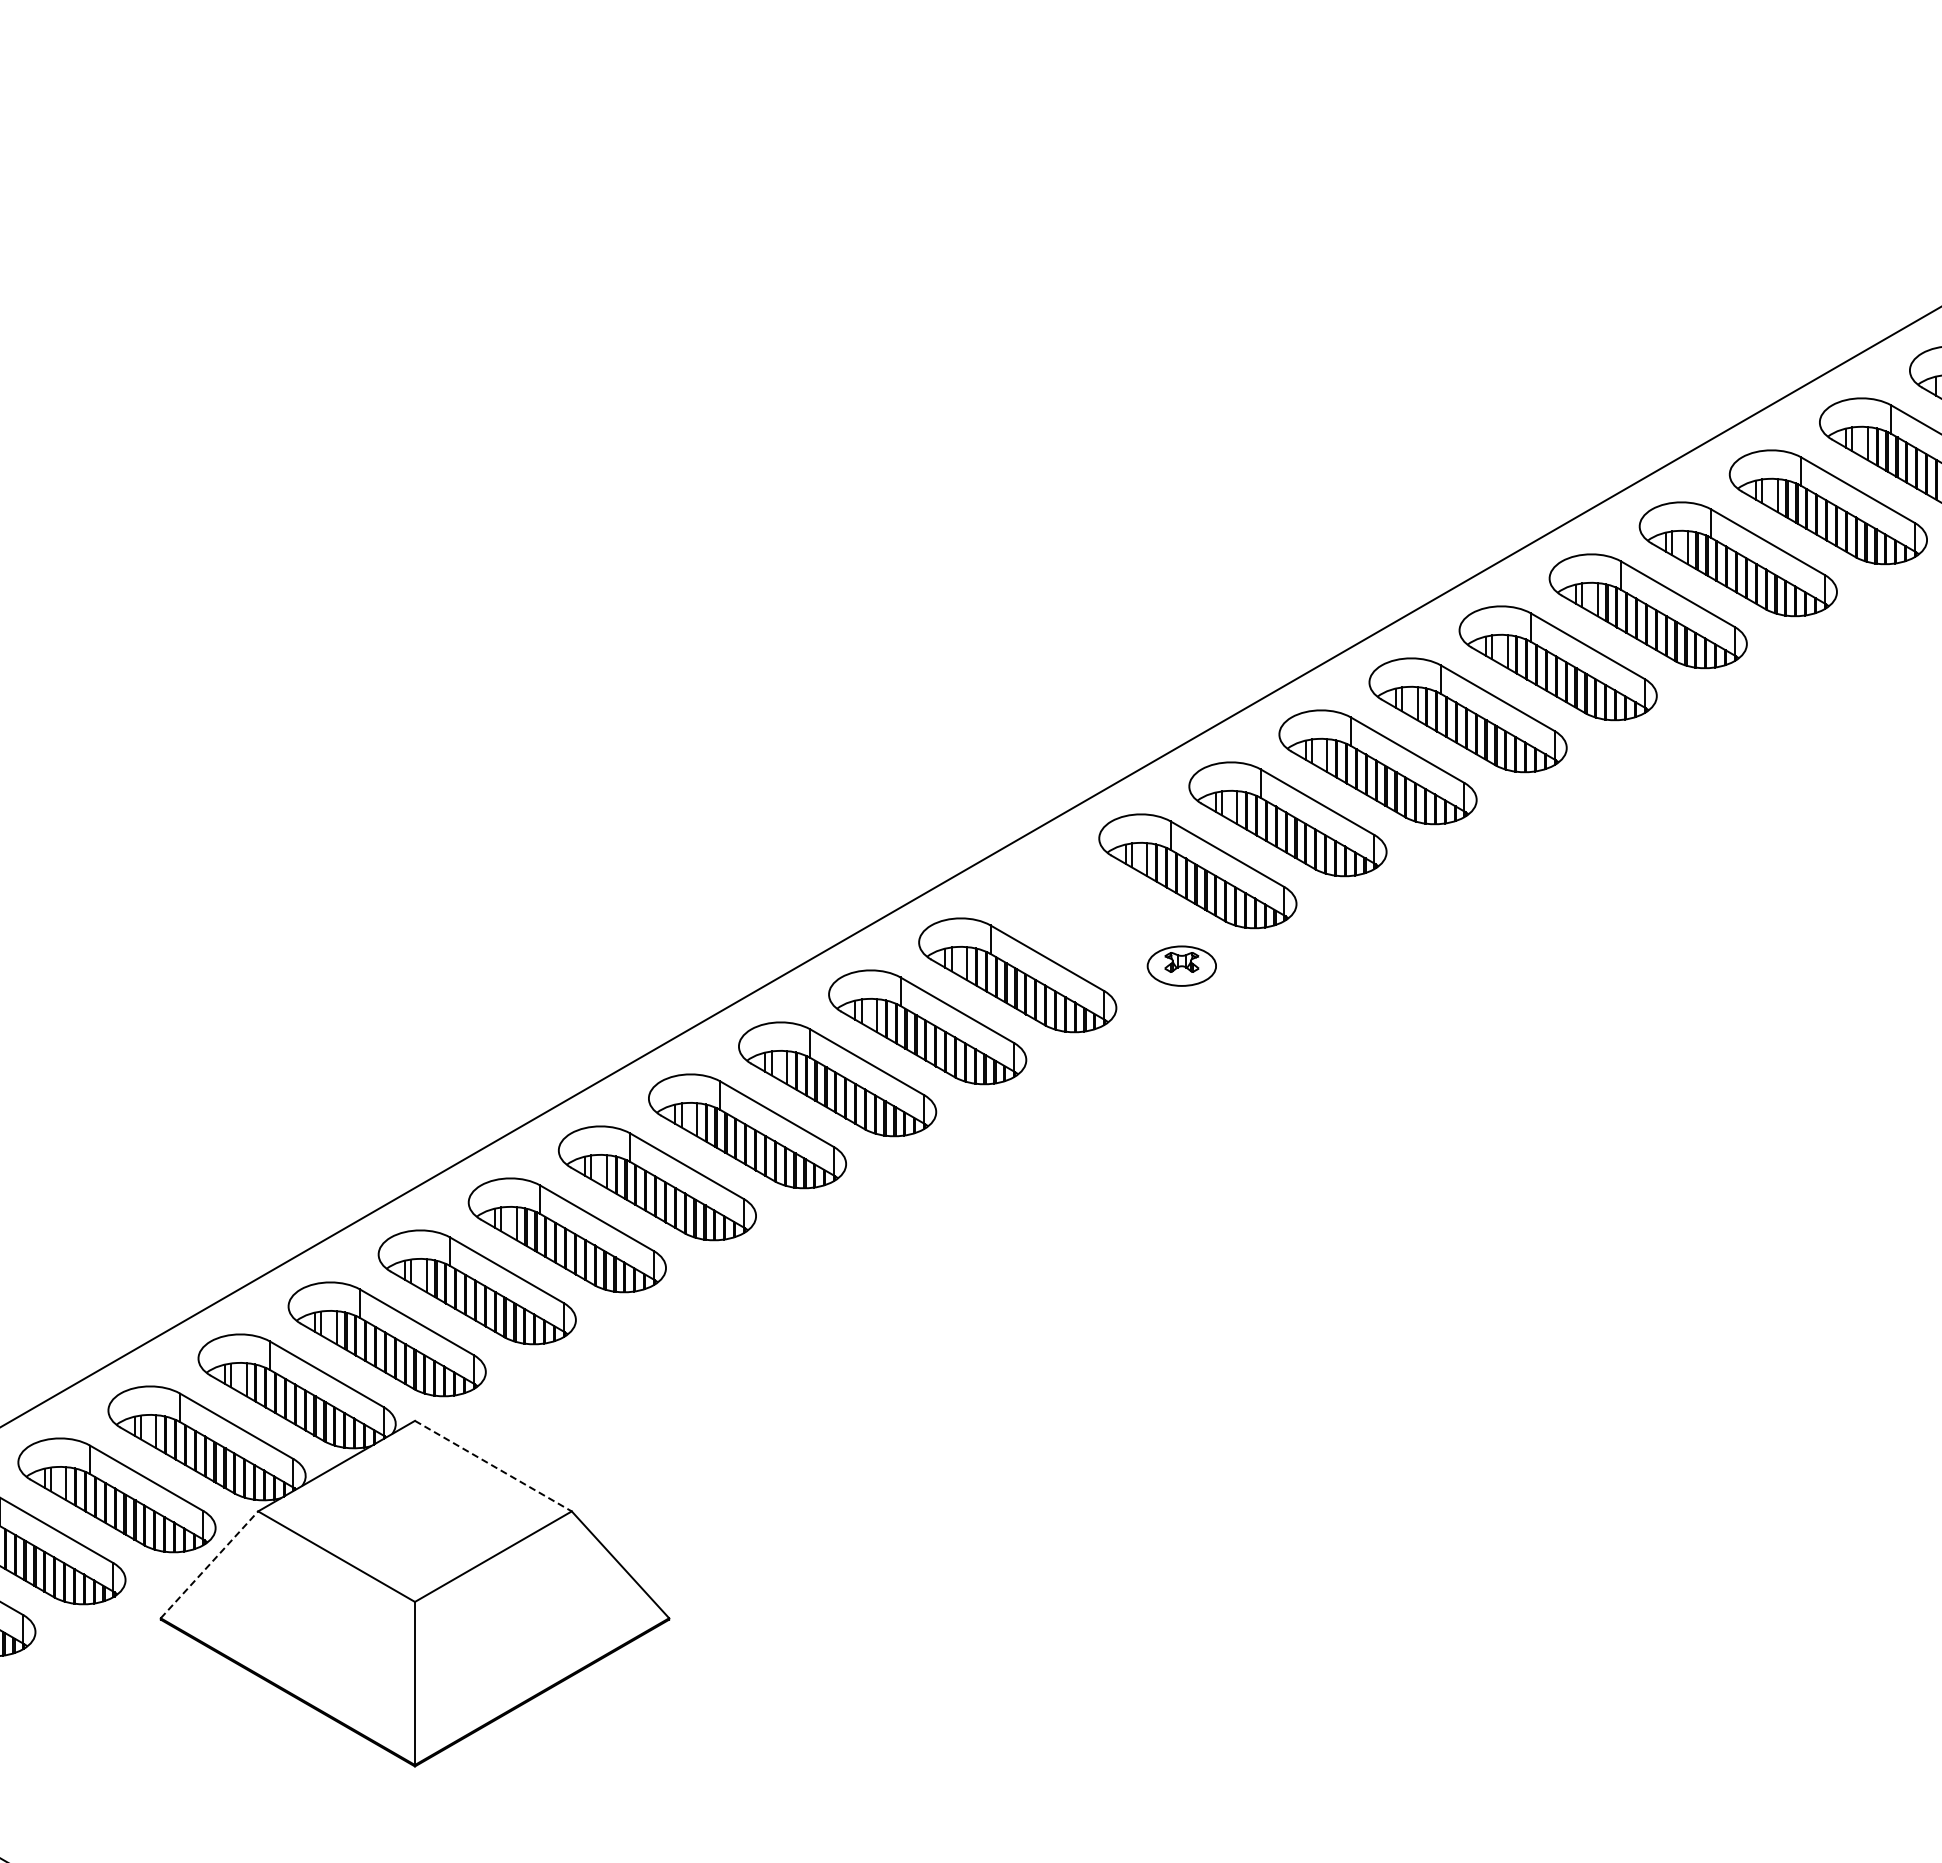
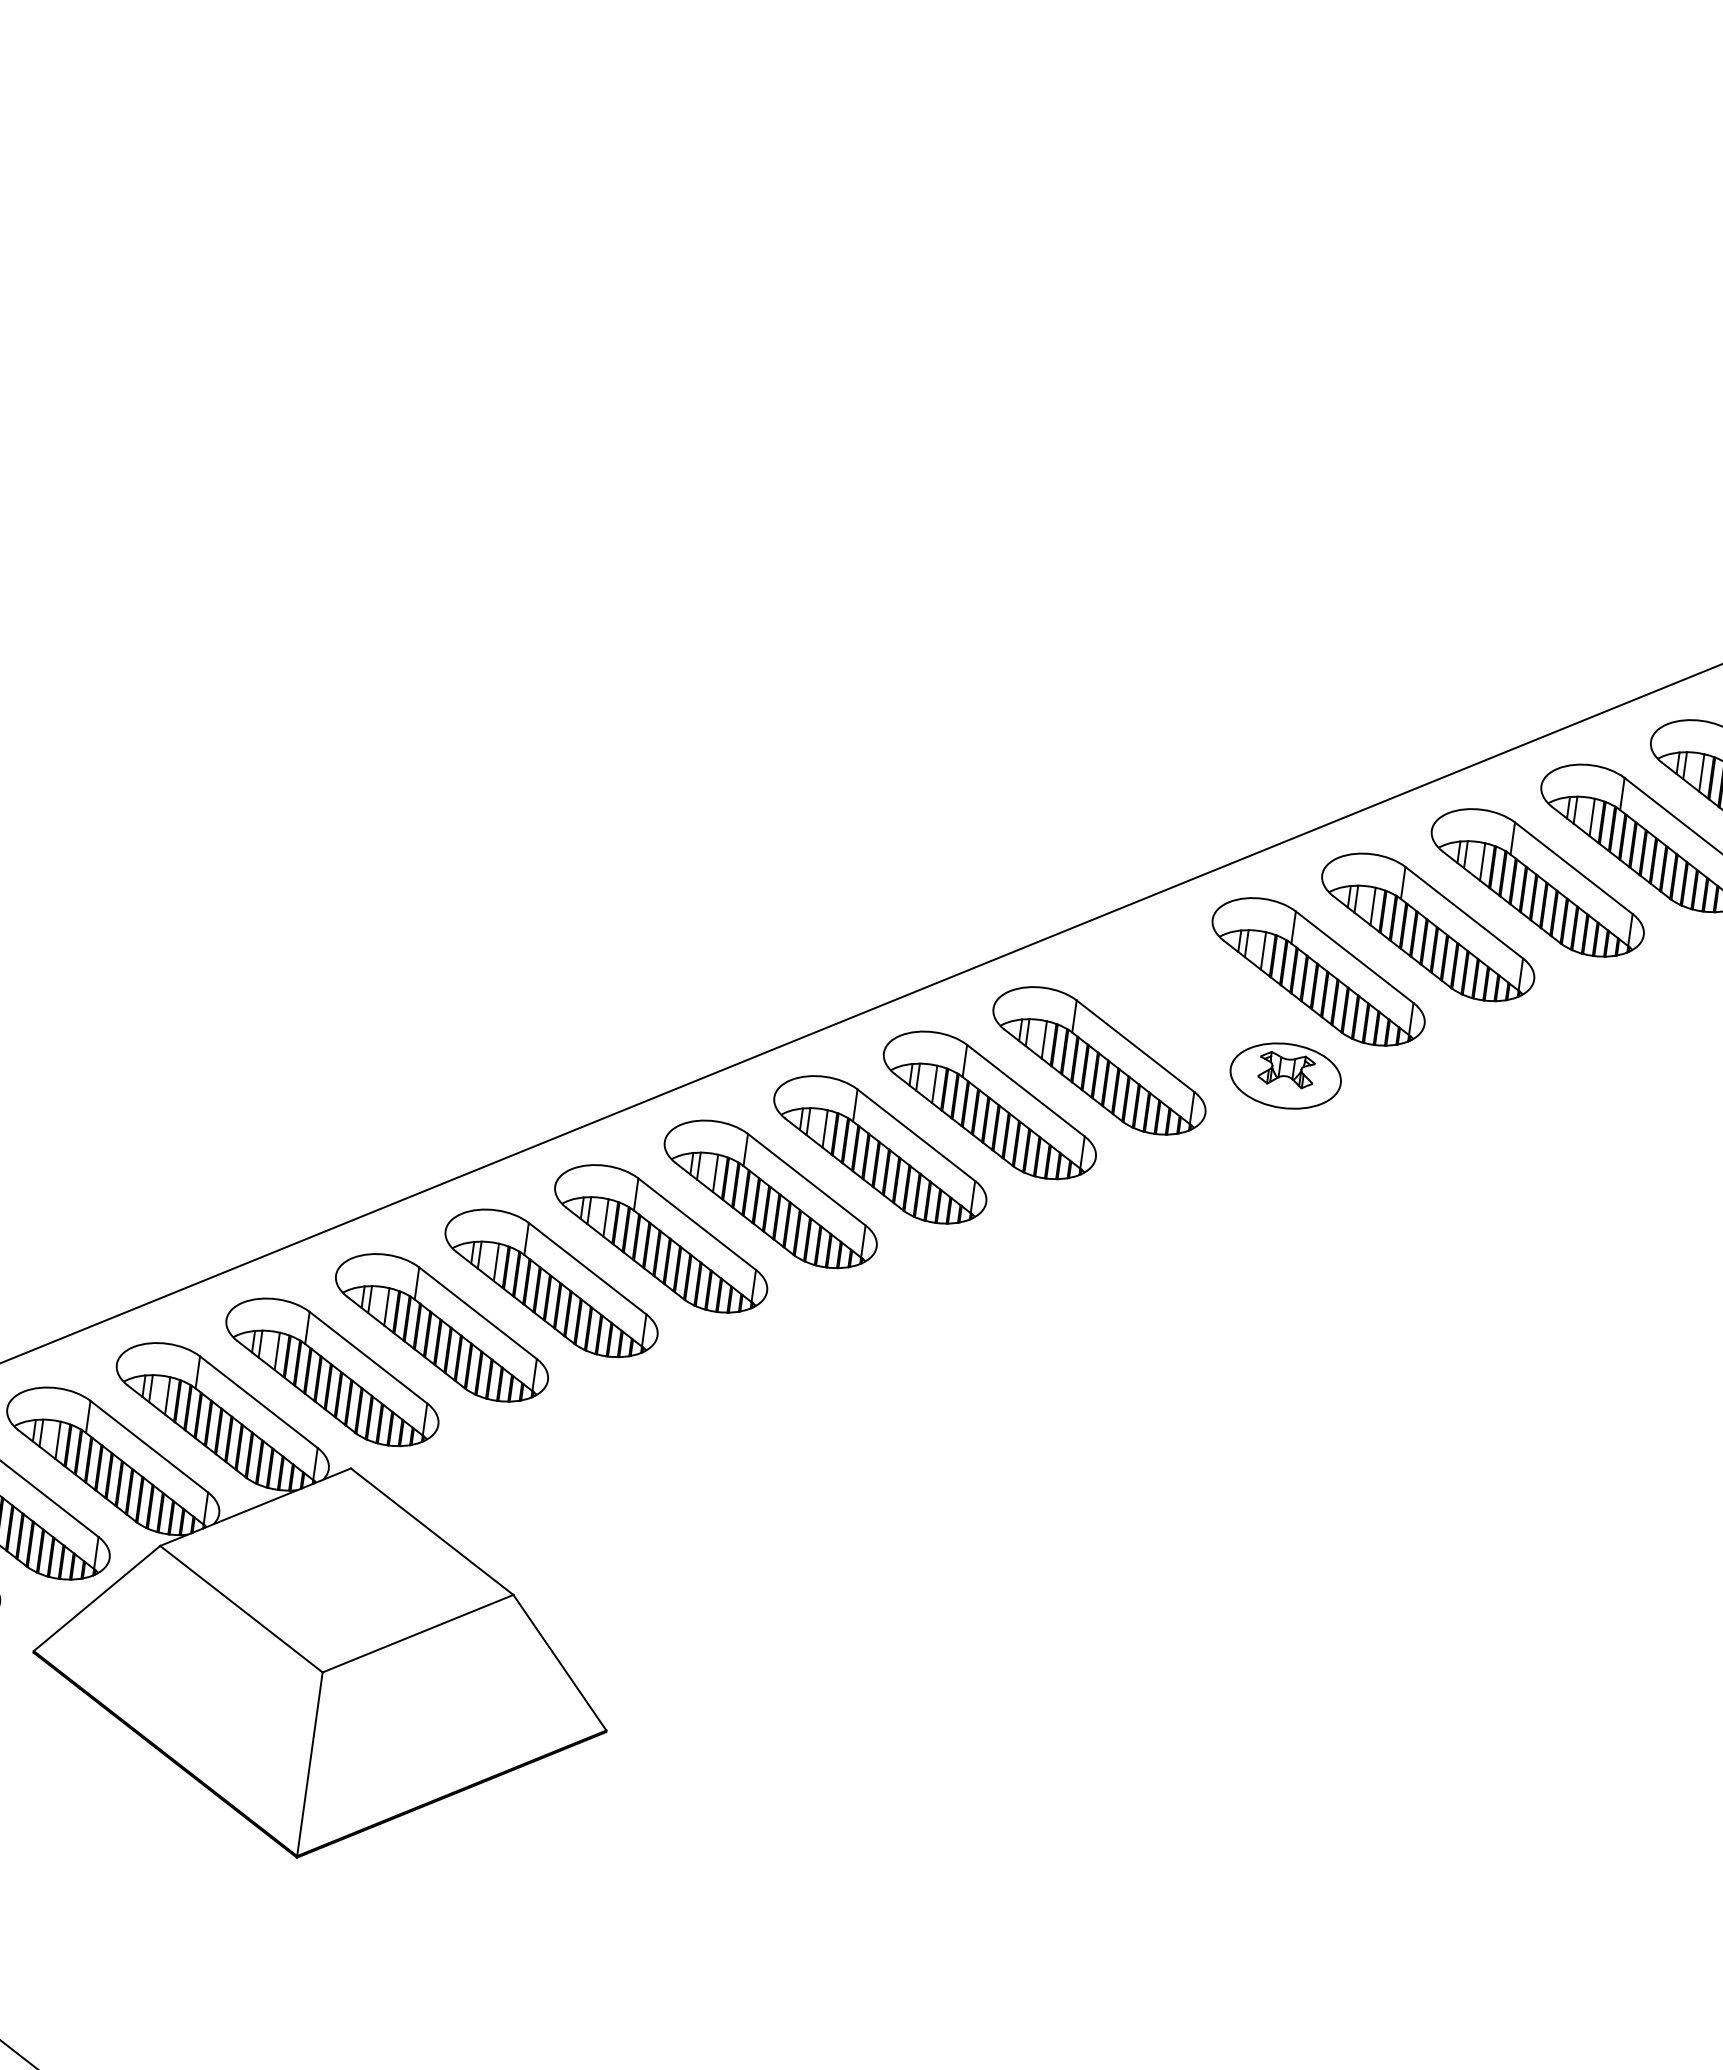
part: (1181, 966) -> (1285, 1076), size x1.43
line: (493, 1466) -> (432, 1532), dashed -> solid
line: (209, 1564) -> (97, 1598), dashed -> solid

